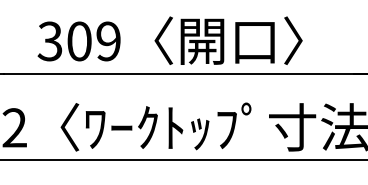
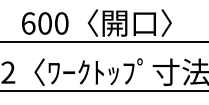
text: (78, 41) -> (44, 23), 309 -> 600

